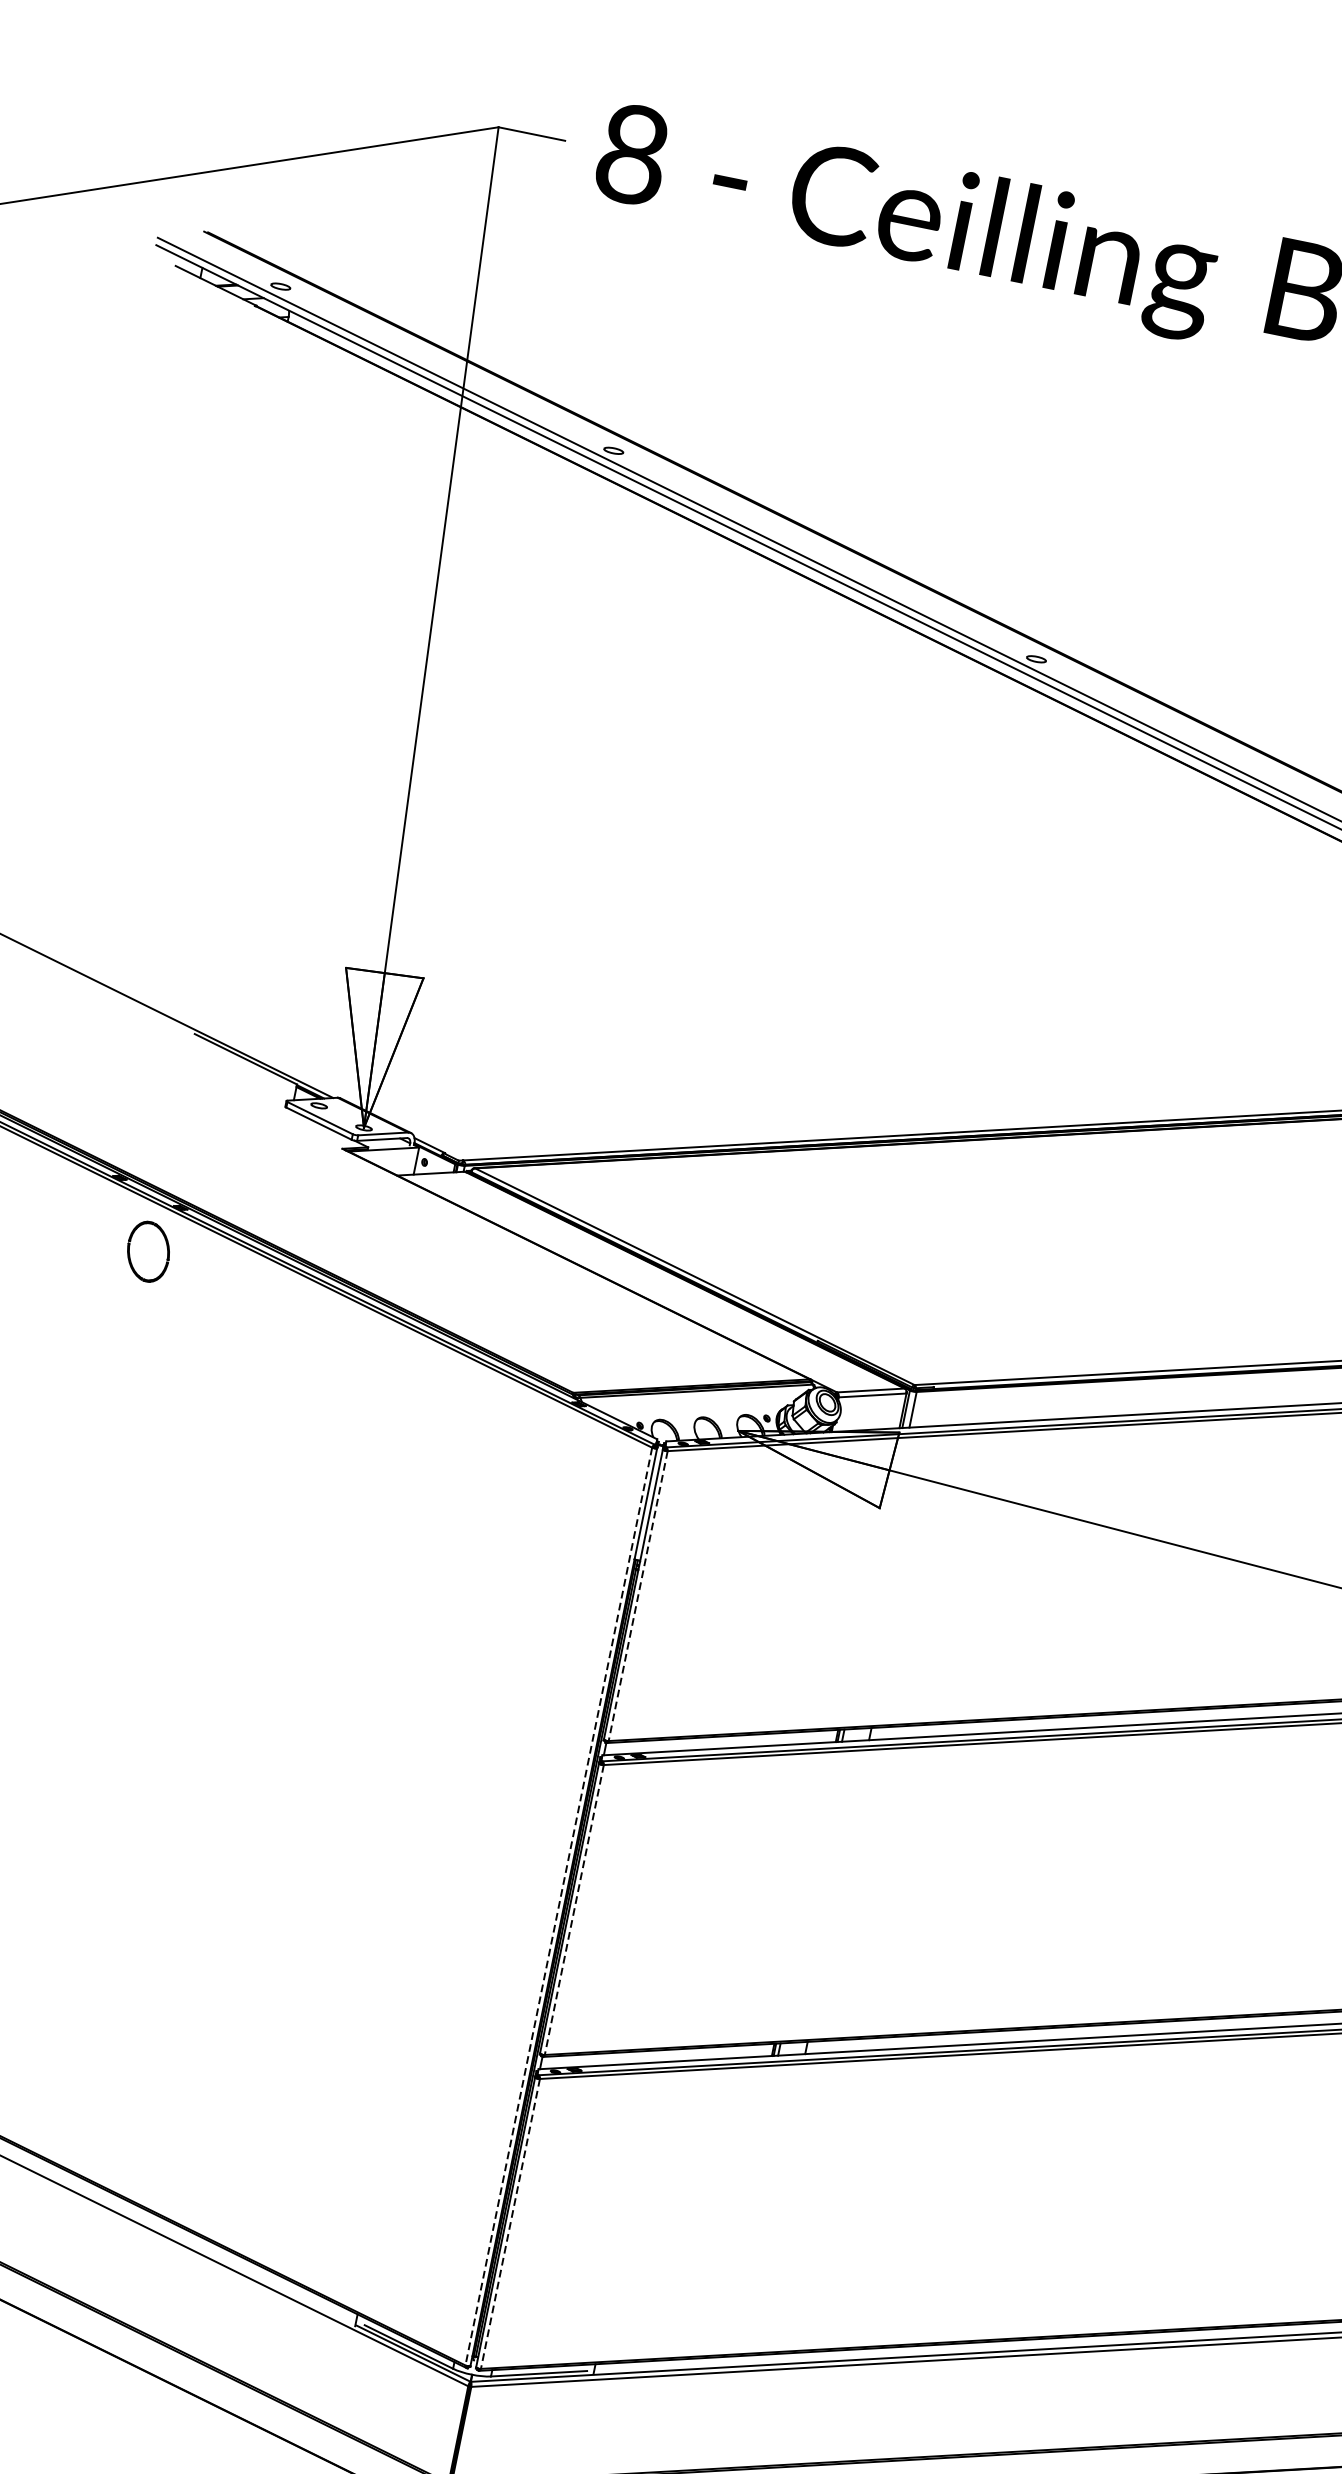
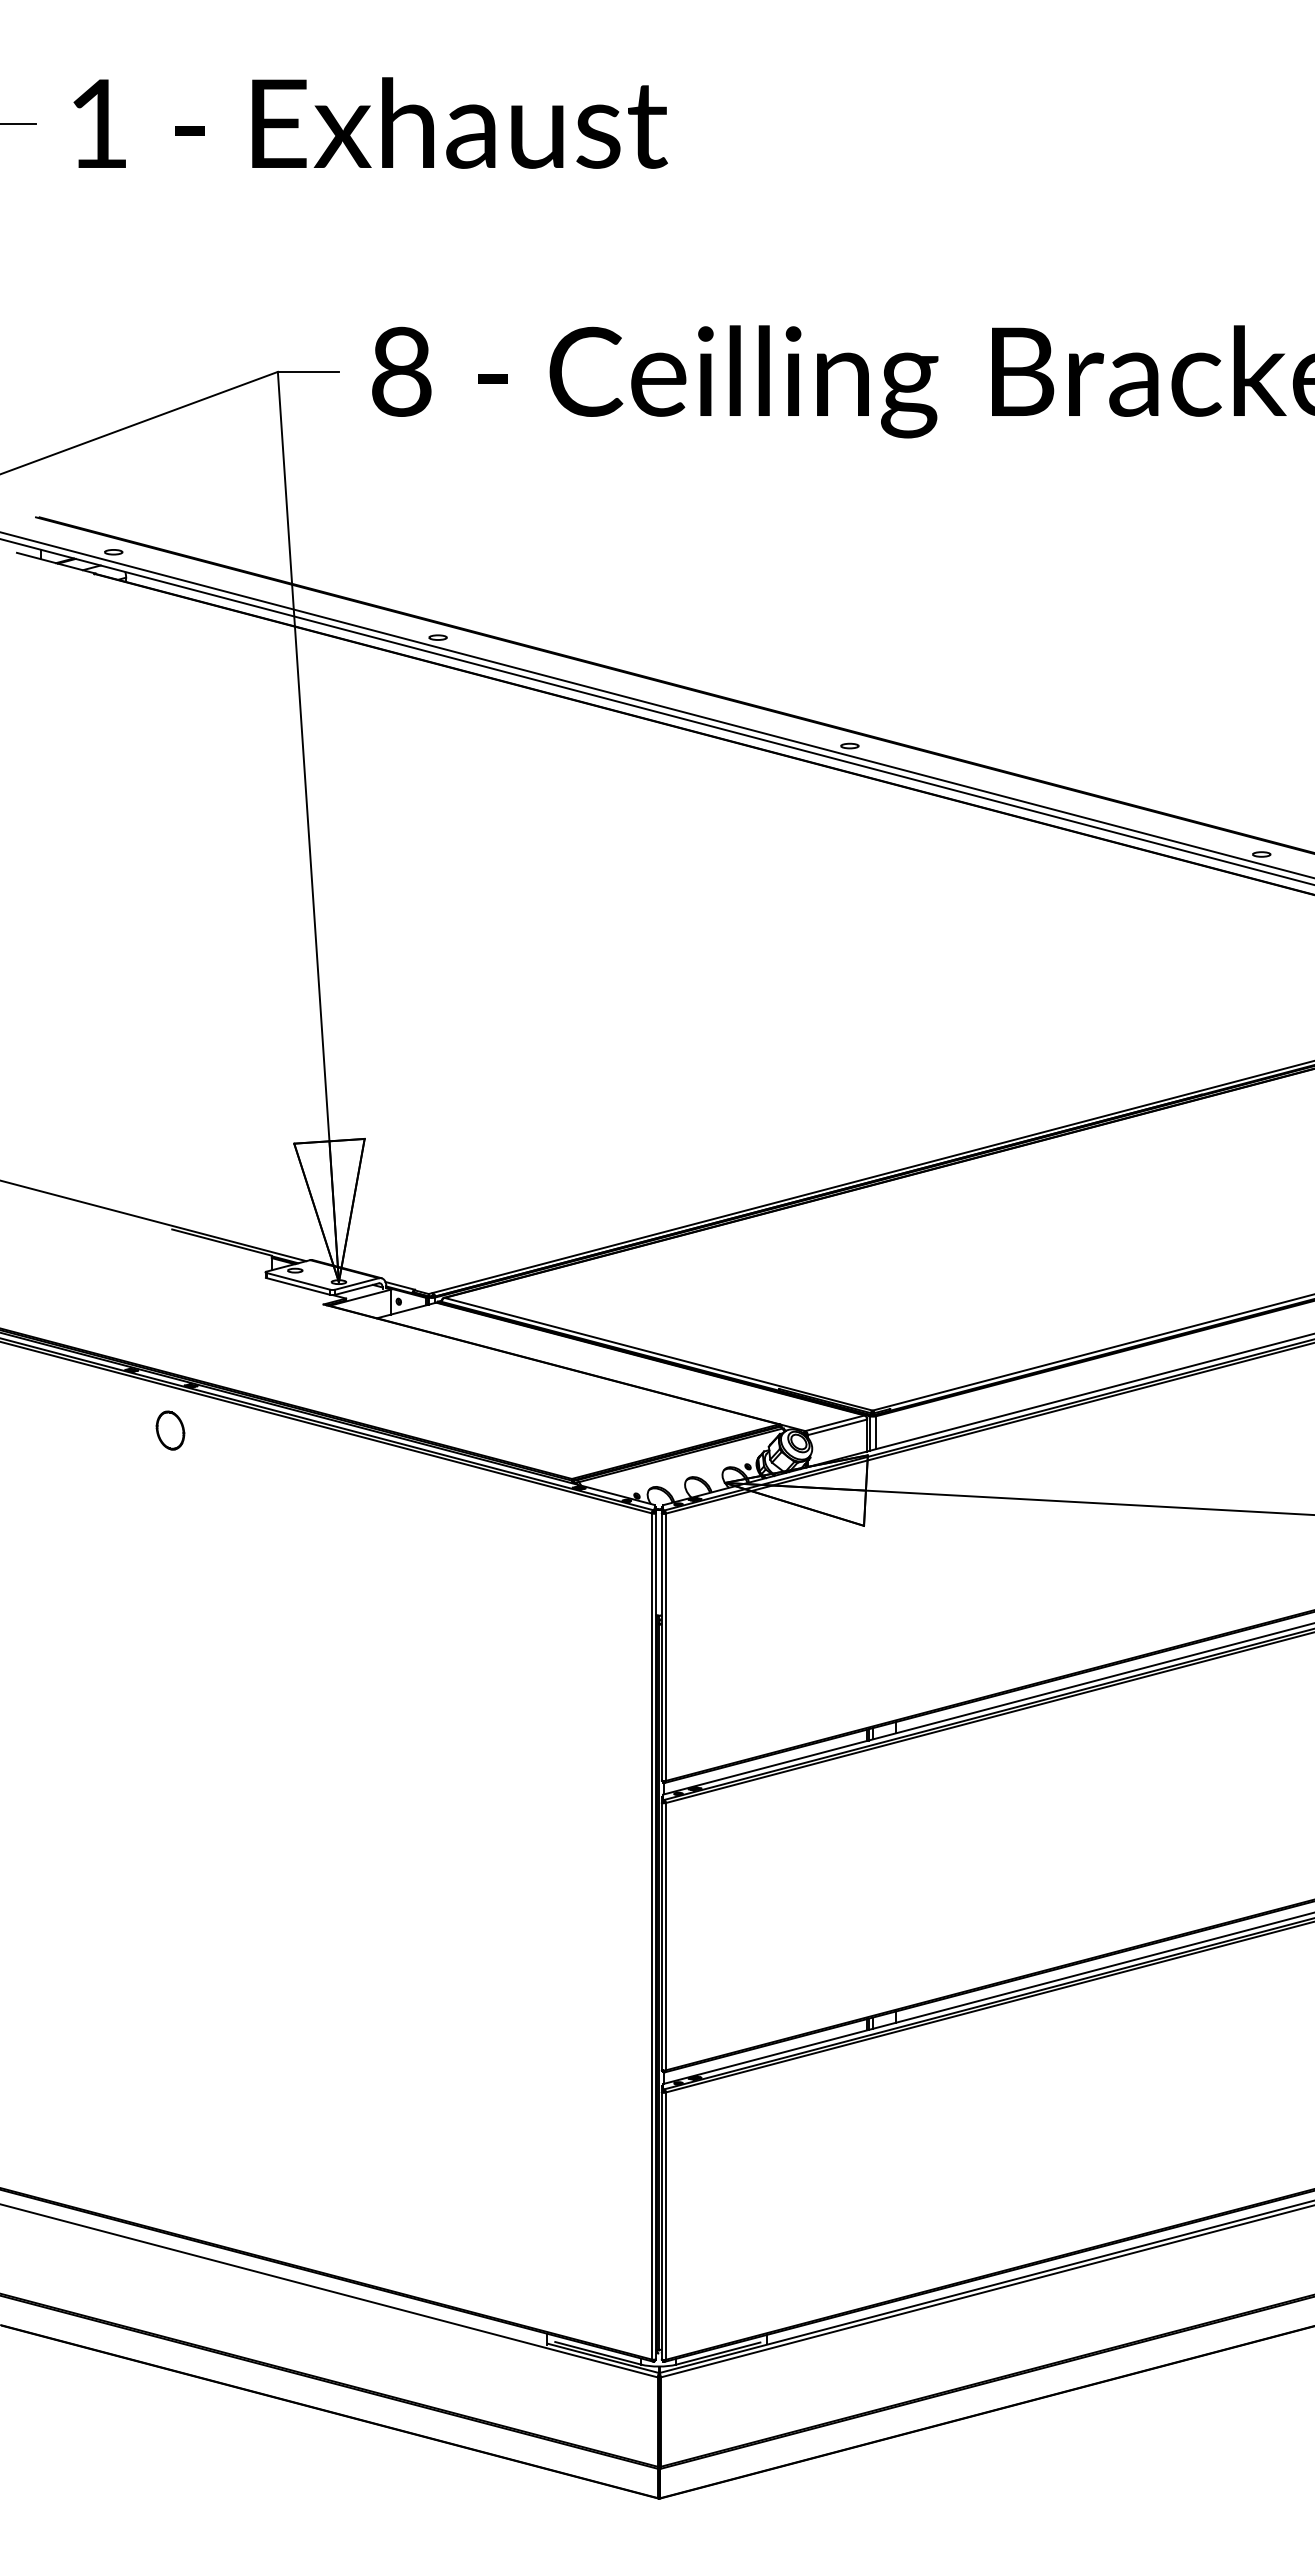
part: (148, 1251) -> (170, 1430), size x0.71
line: (638, 1596) -> (666, 1647), dashed -> solid
line: (558, 1906) -> (651, 1936), dashed -> solid
line: (574, 1909) -> (666, 1936), dashed -> solid
line: (510, 2224) -> (666, 2226), dashed -> solid

